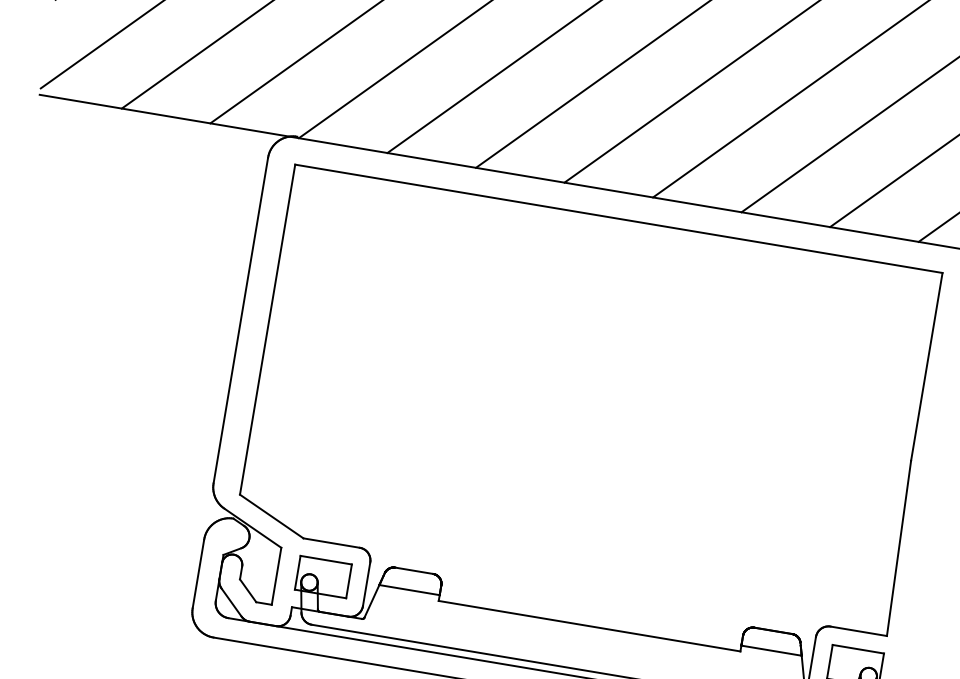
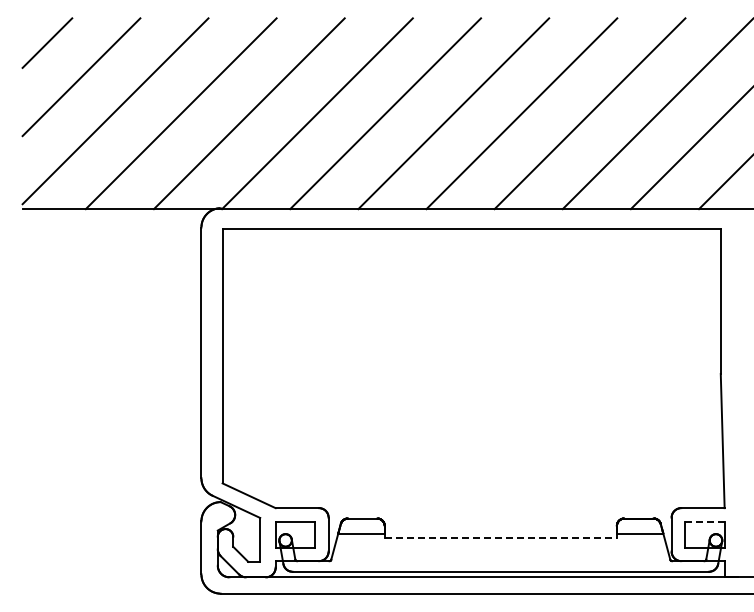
line: (590, 626) -> (501, 538), solid -> dashed
line: (857, 648) -> (704, 521), solid -> dashed

